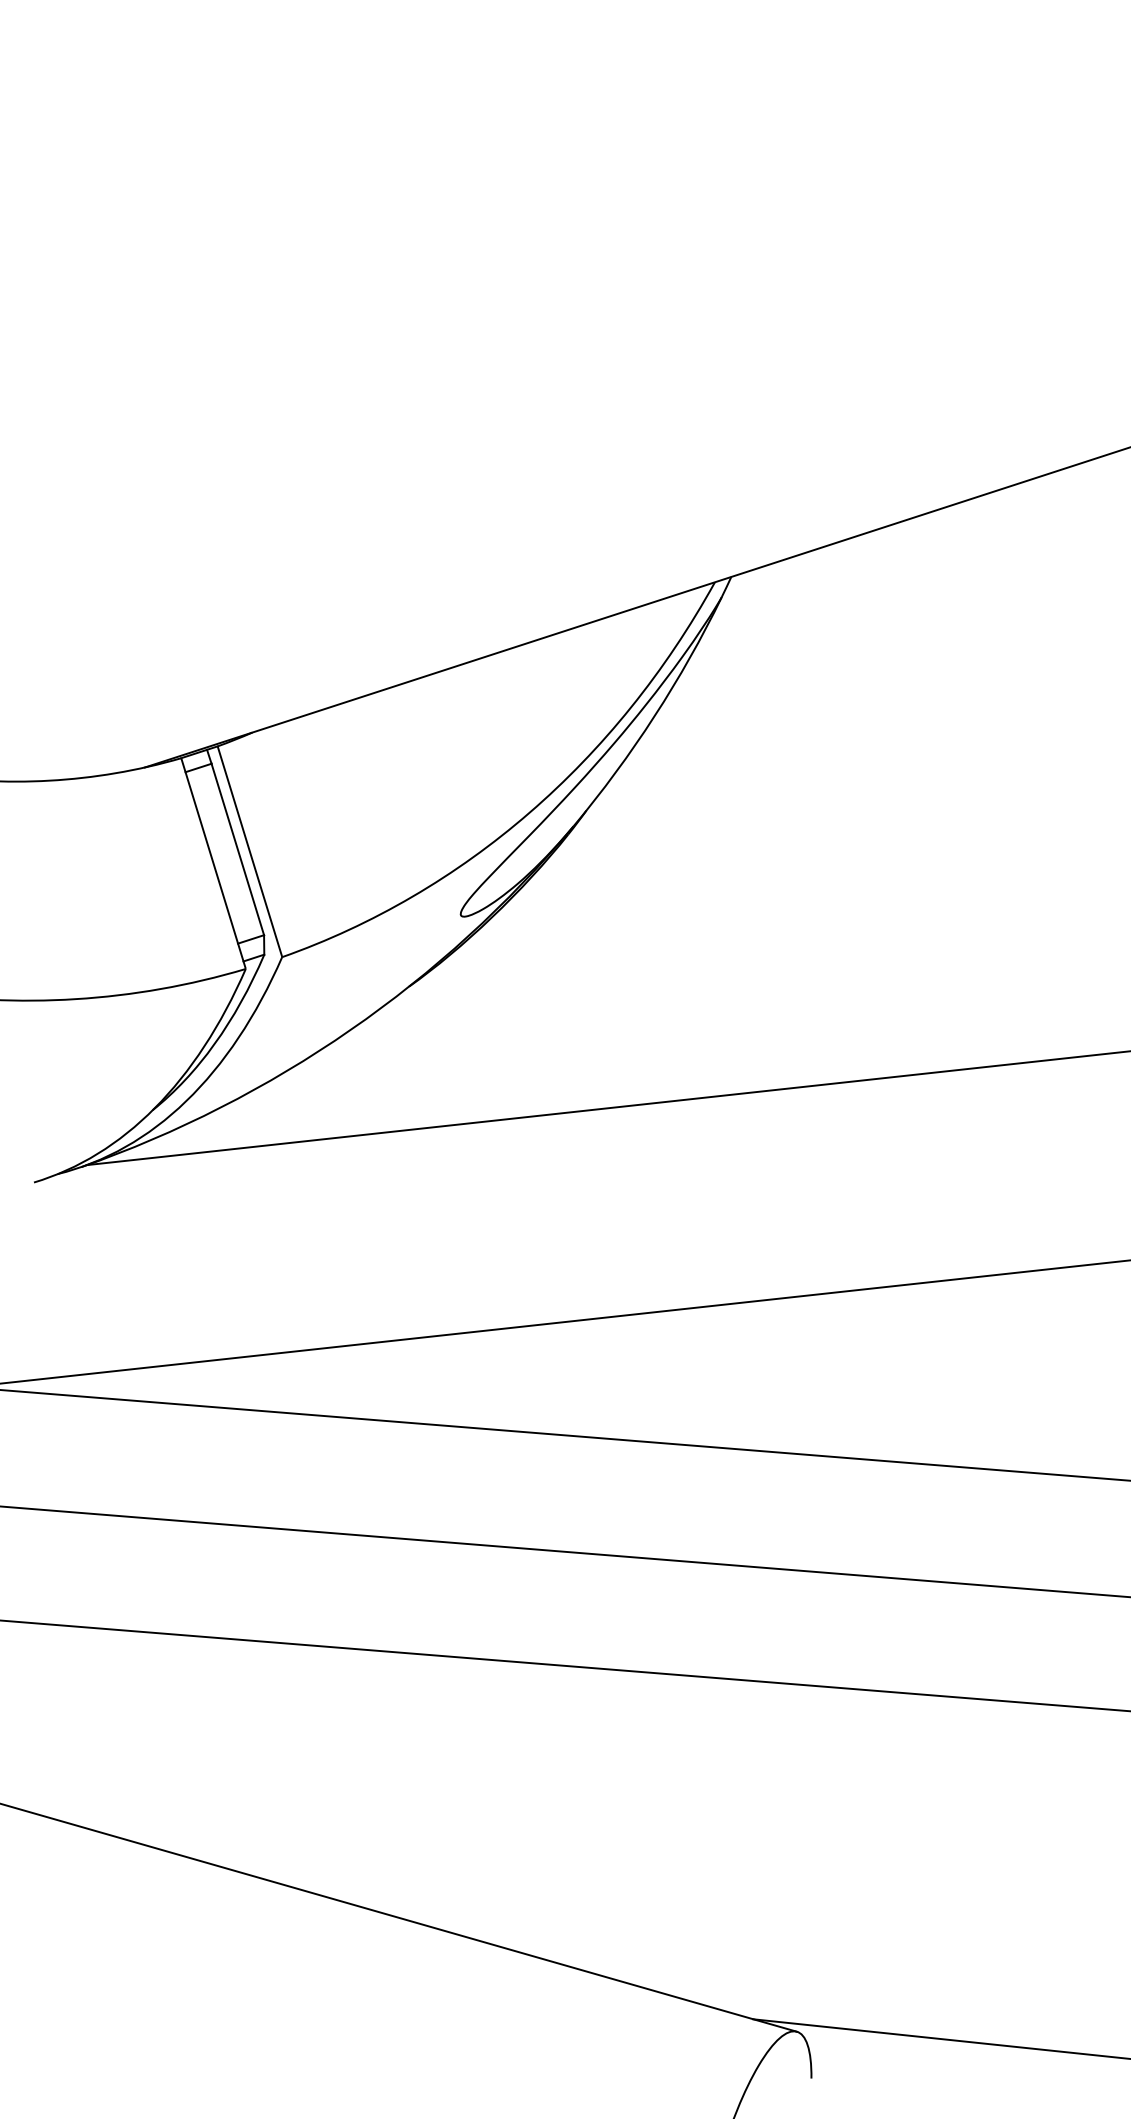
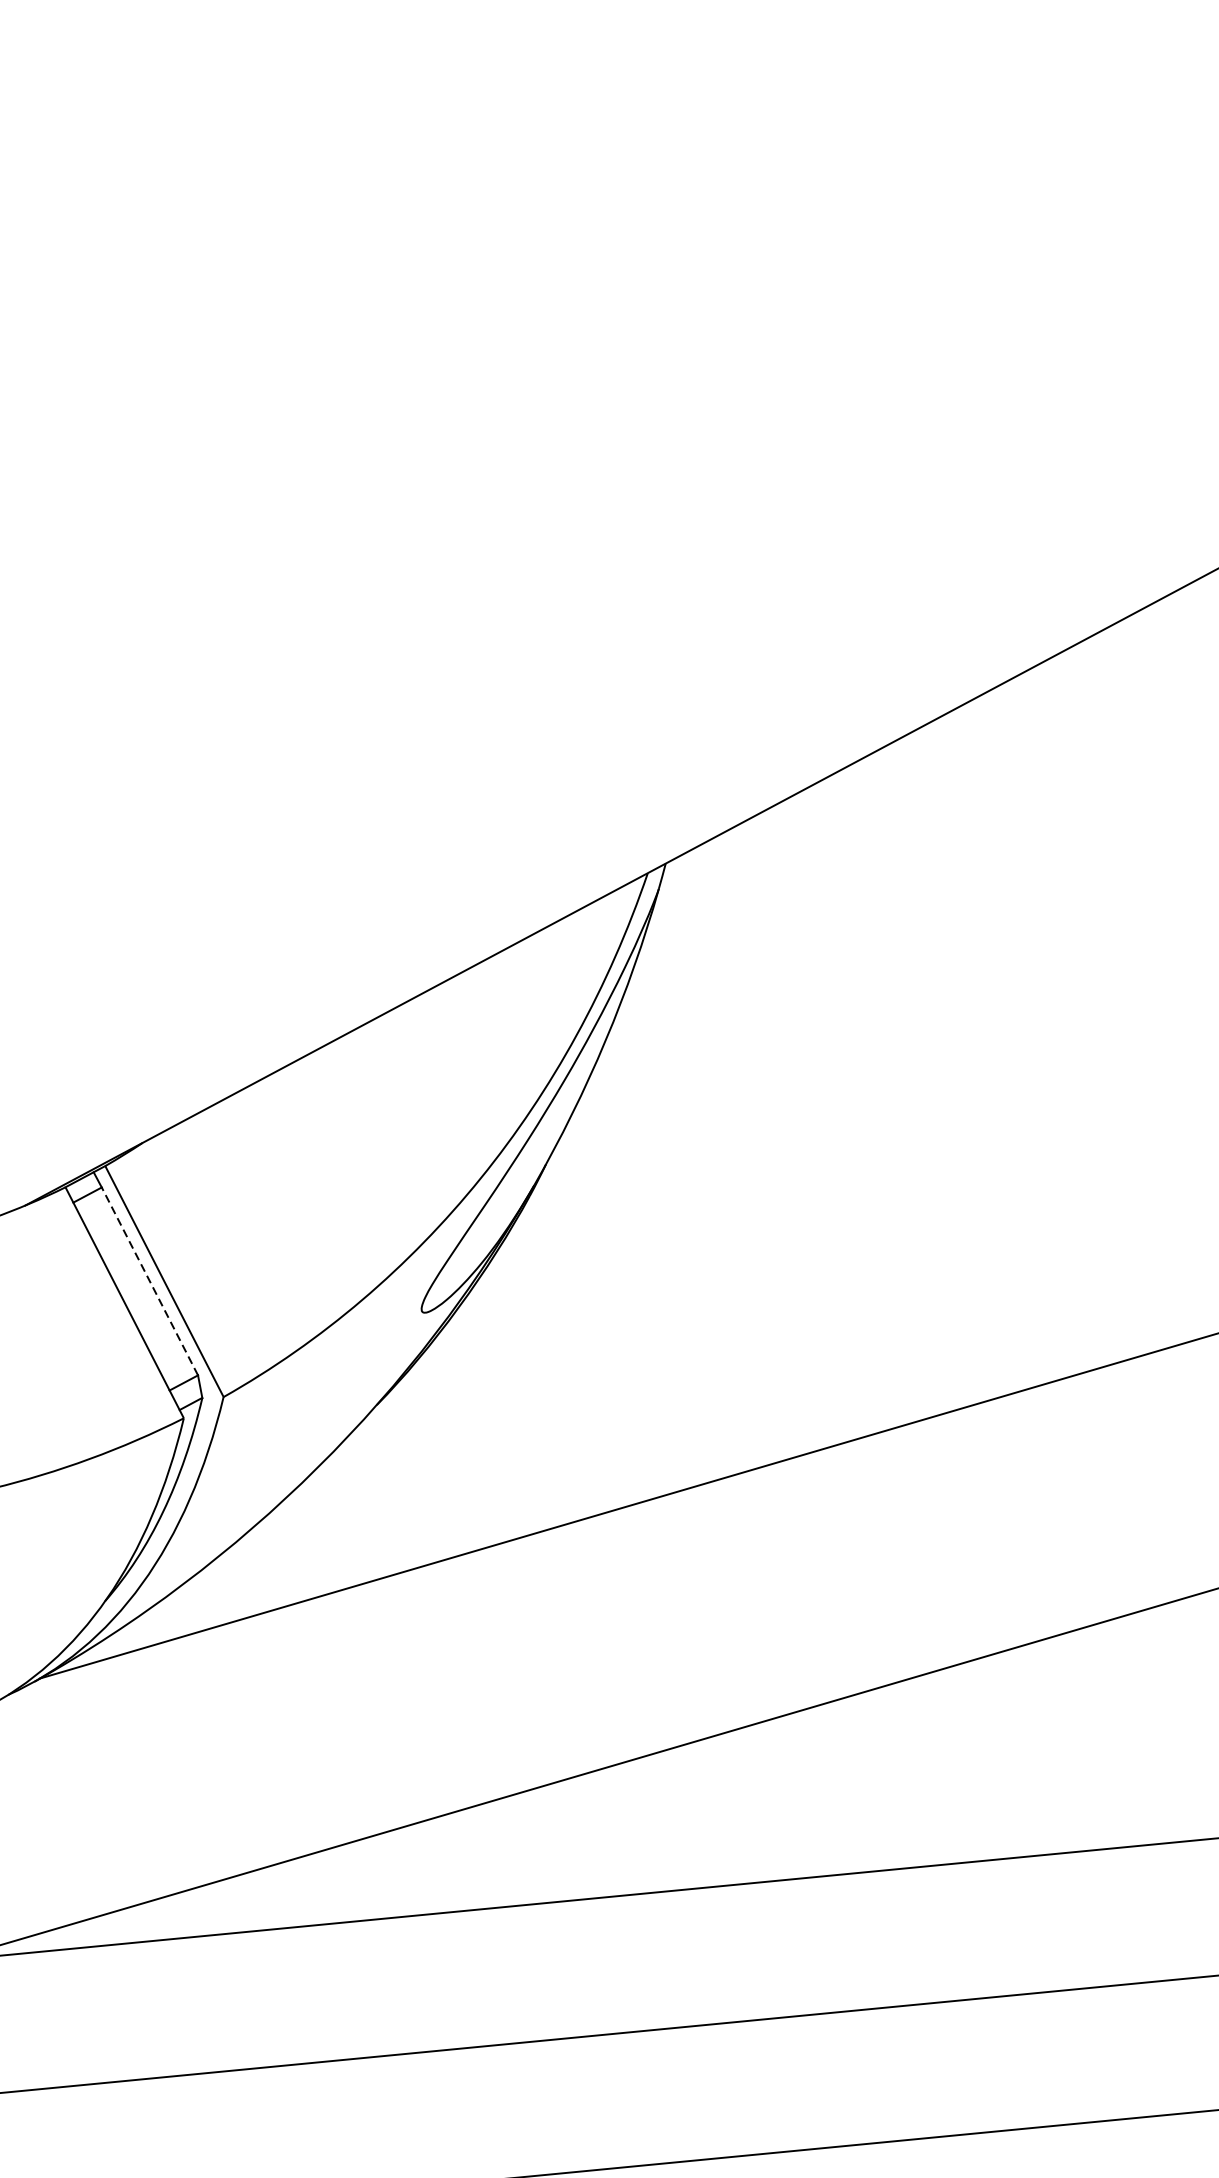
line: (237, 849) -> (149, 1281), solid -> dashed

